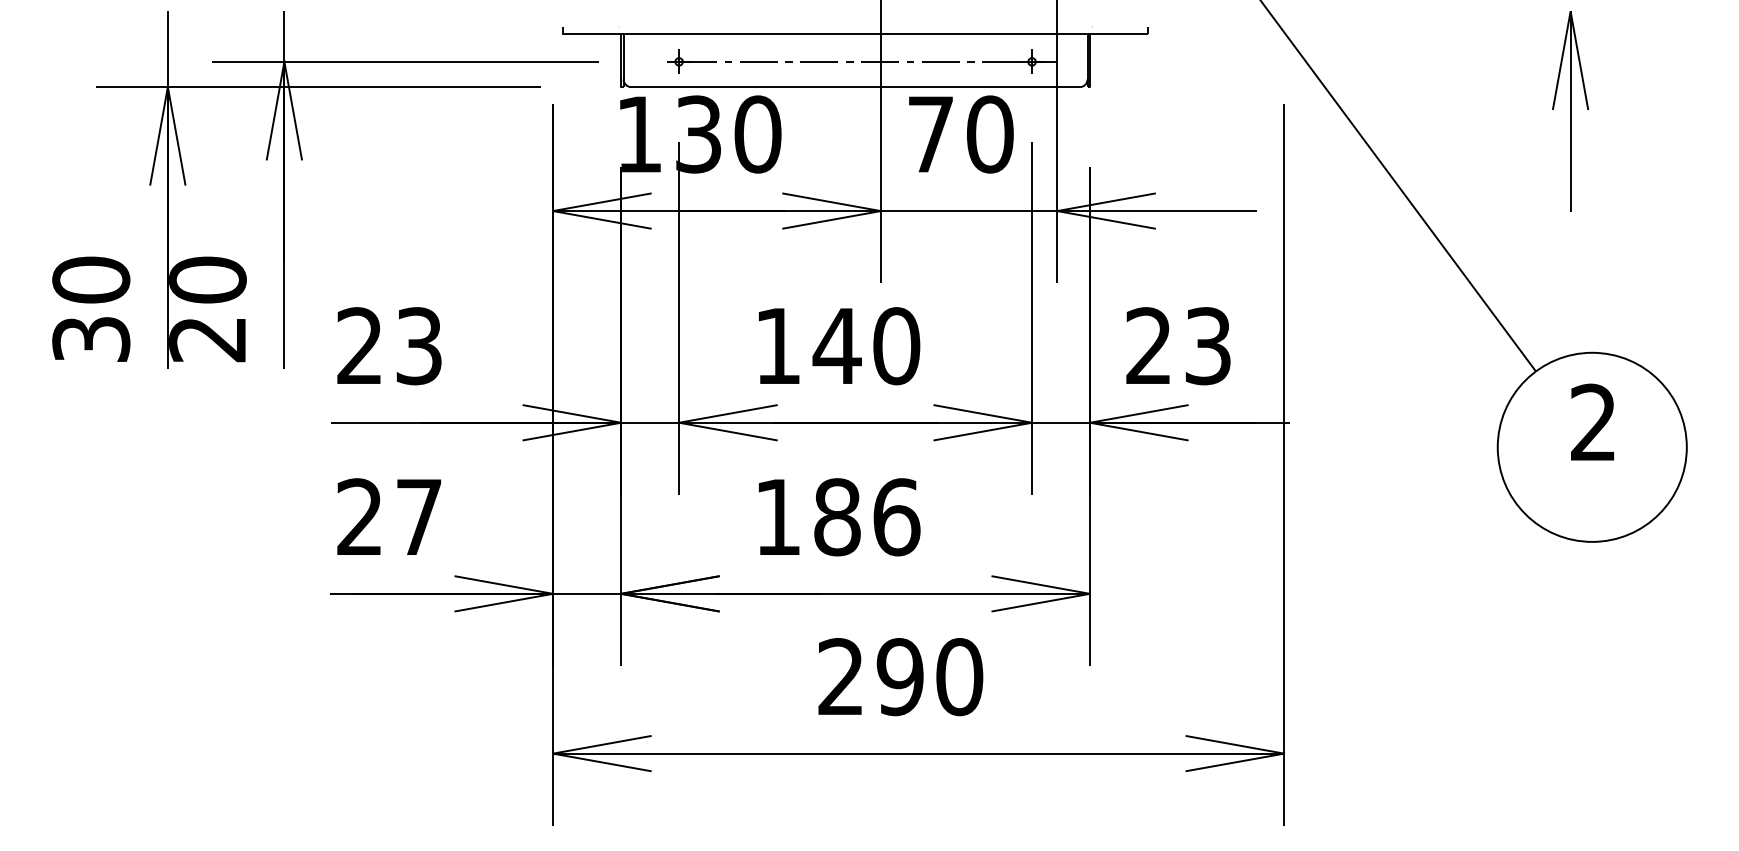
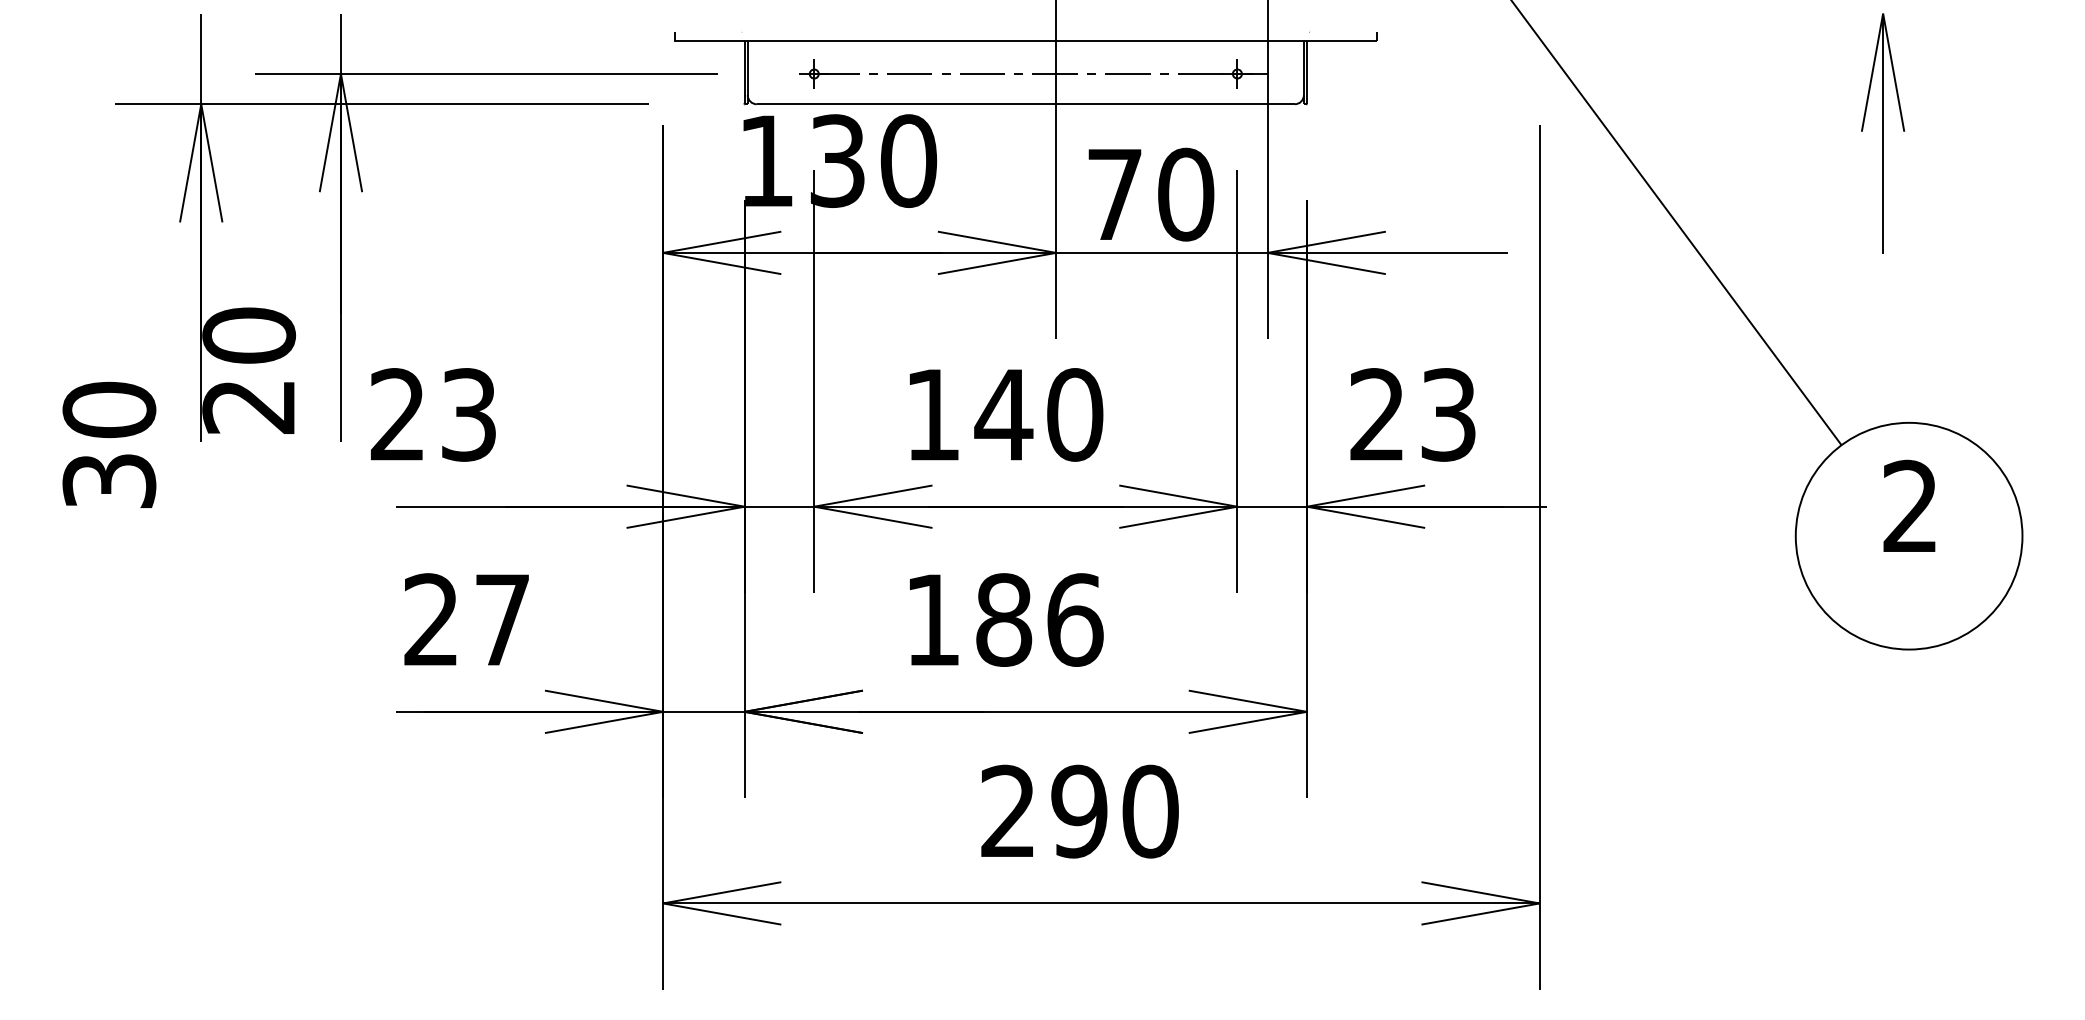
text: (961, 134) -> (1151, 194), moved
text: (91, 308) -> (109, 444), moved
text: (389, 346) -> (433, 415), moved

